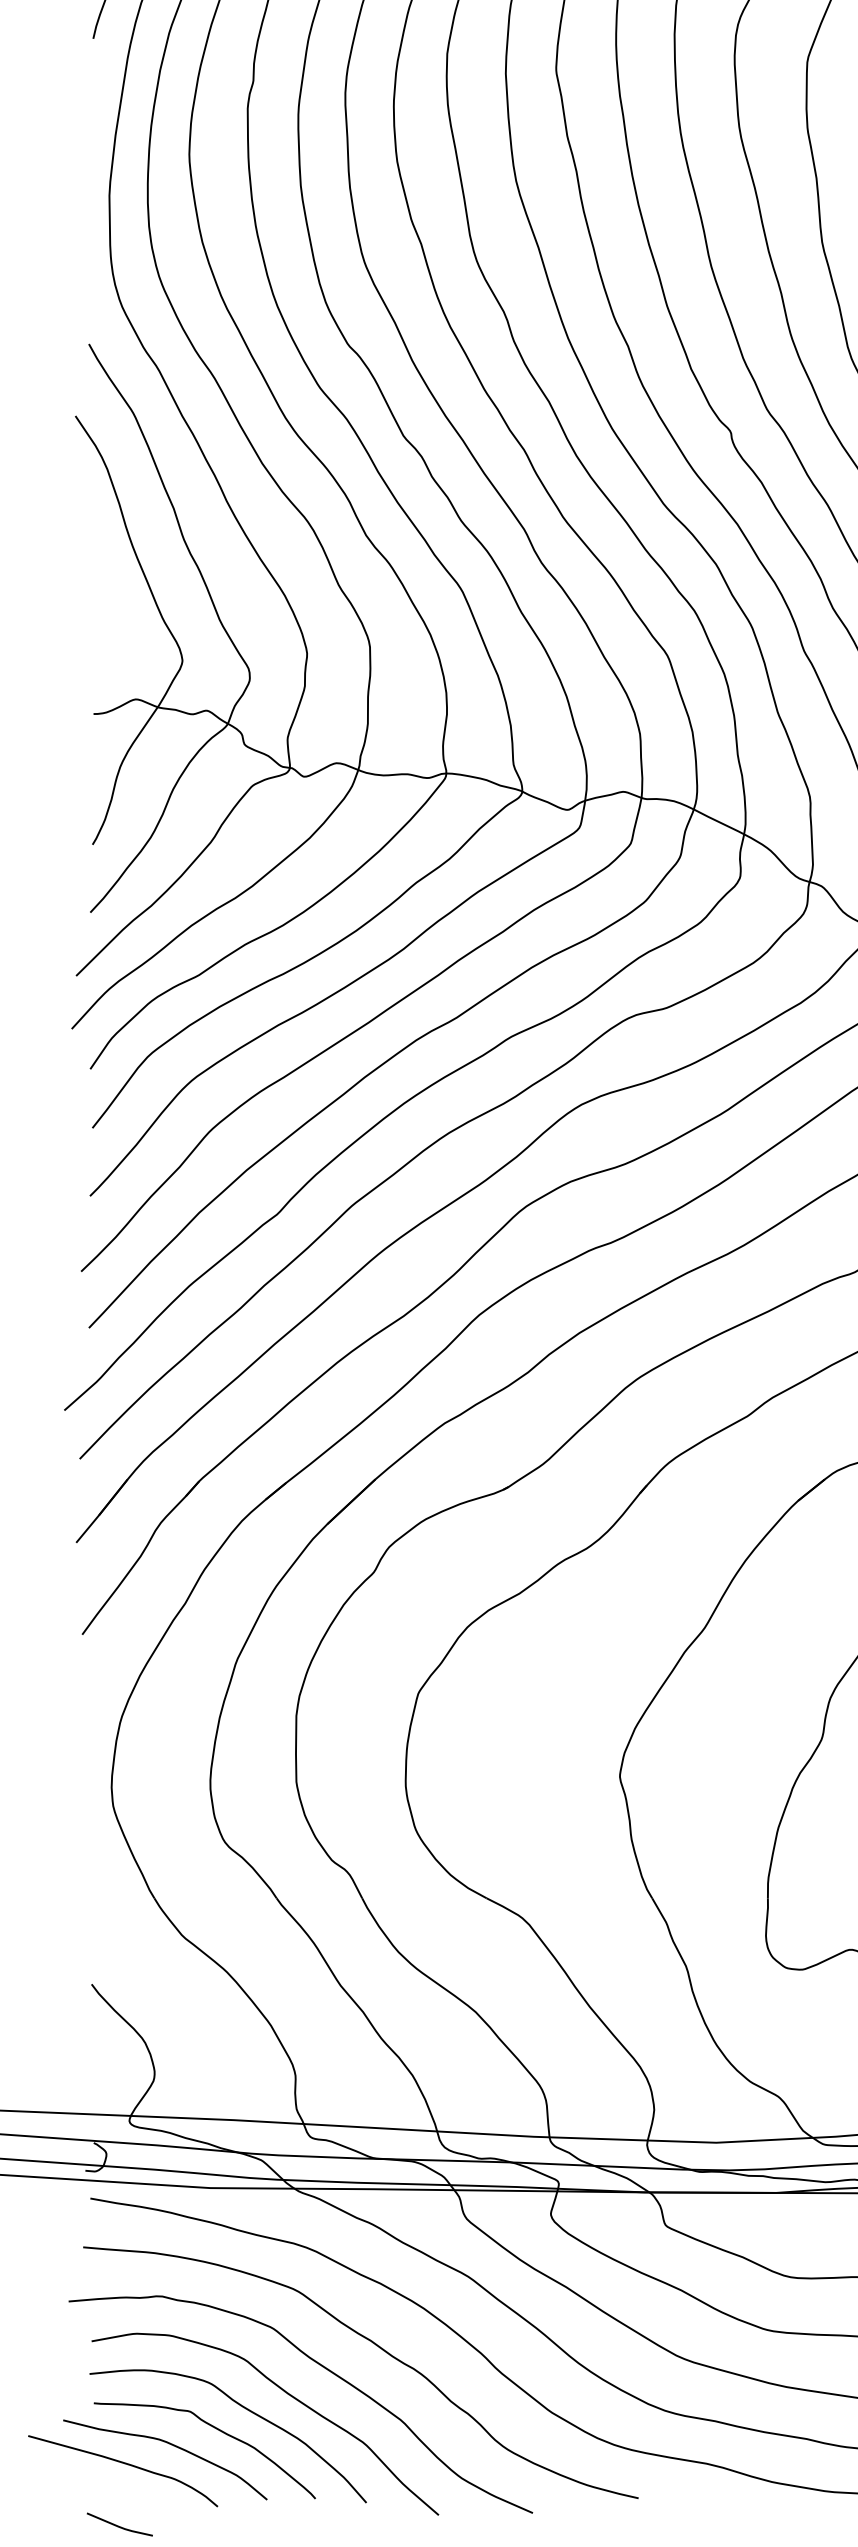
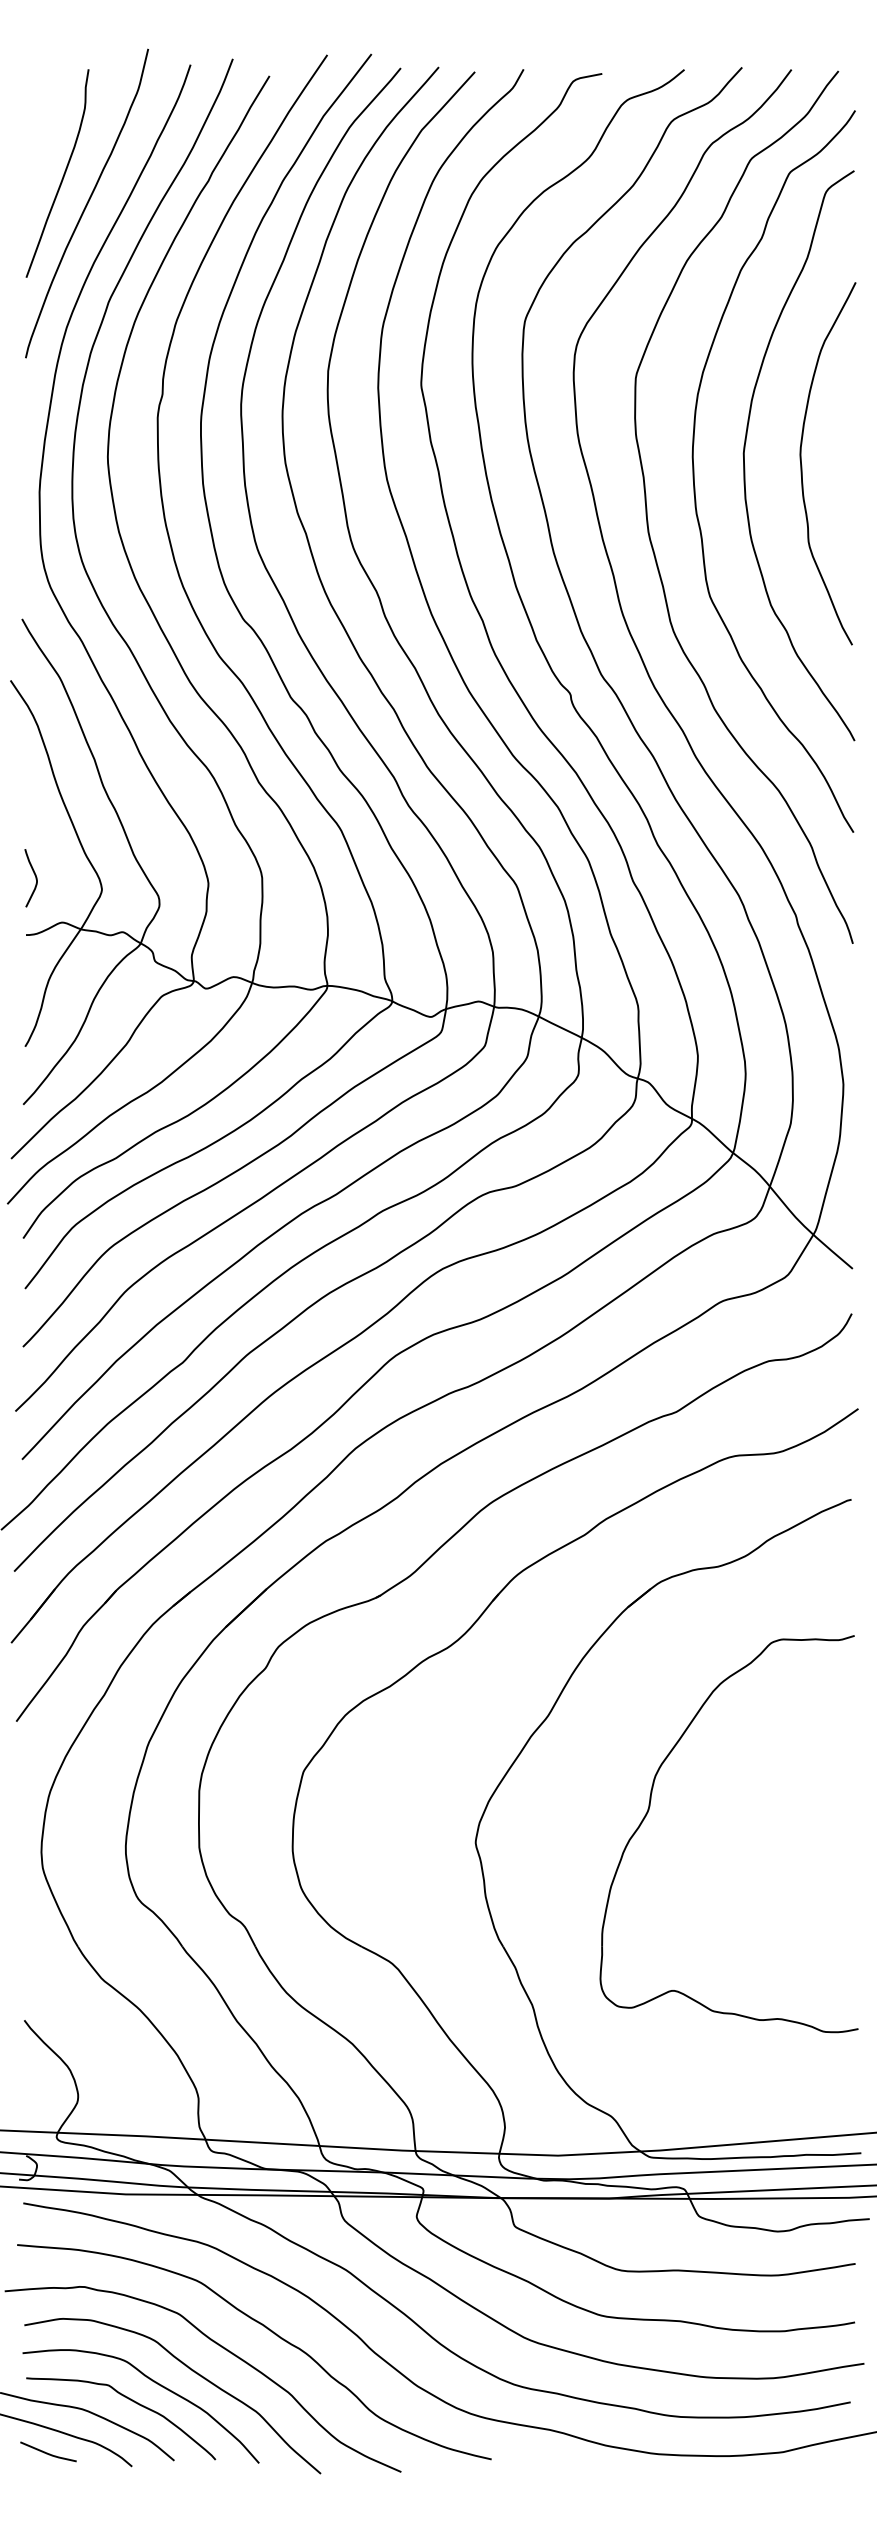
curve: (103, 644) -> (34, 875), added
line: (118, 2525) -> (47, 2452), moved

